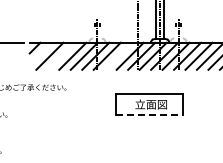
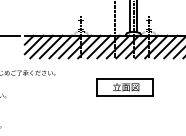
line: (40, 53) -> (33, 44), added
line: (60, 55) -> (50, 46), added
line: (118, 55) -> (98, 46), added
line: (149, 114) -> (124, 95), dashed -> solid

